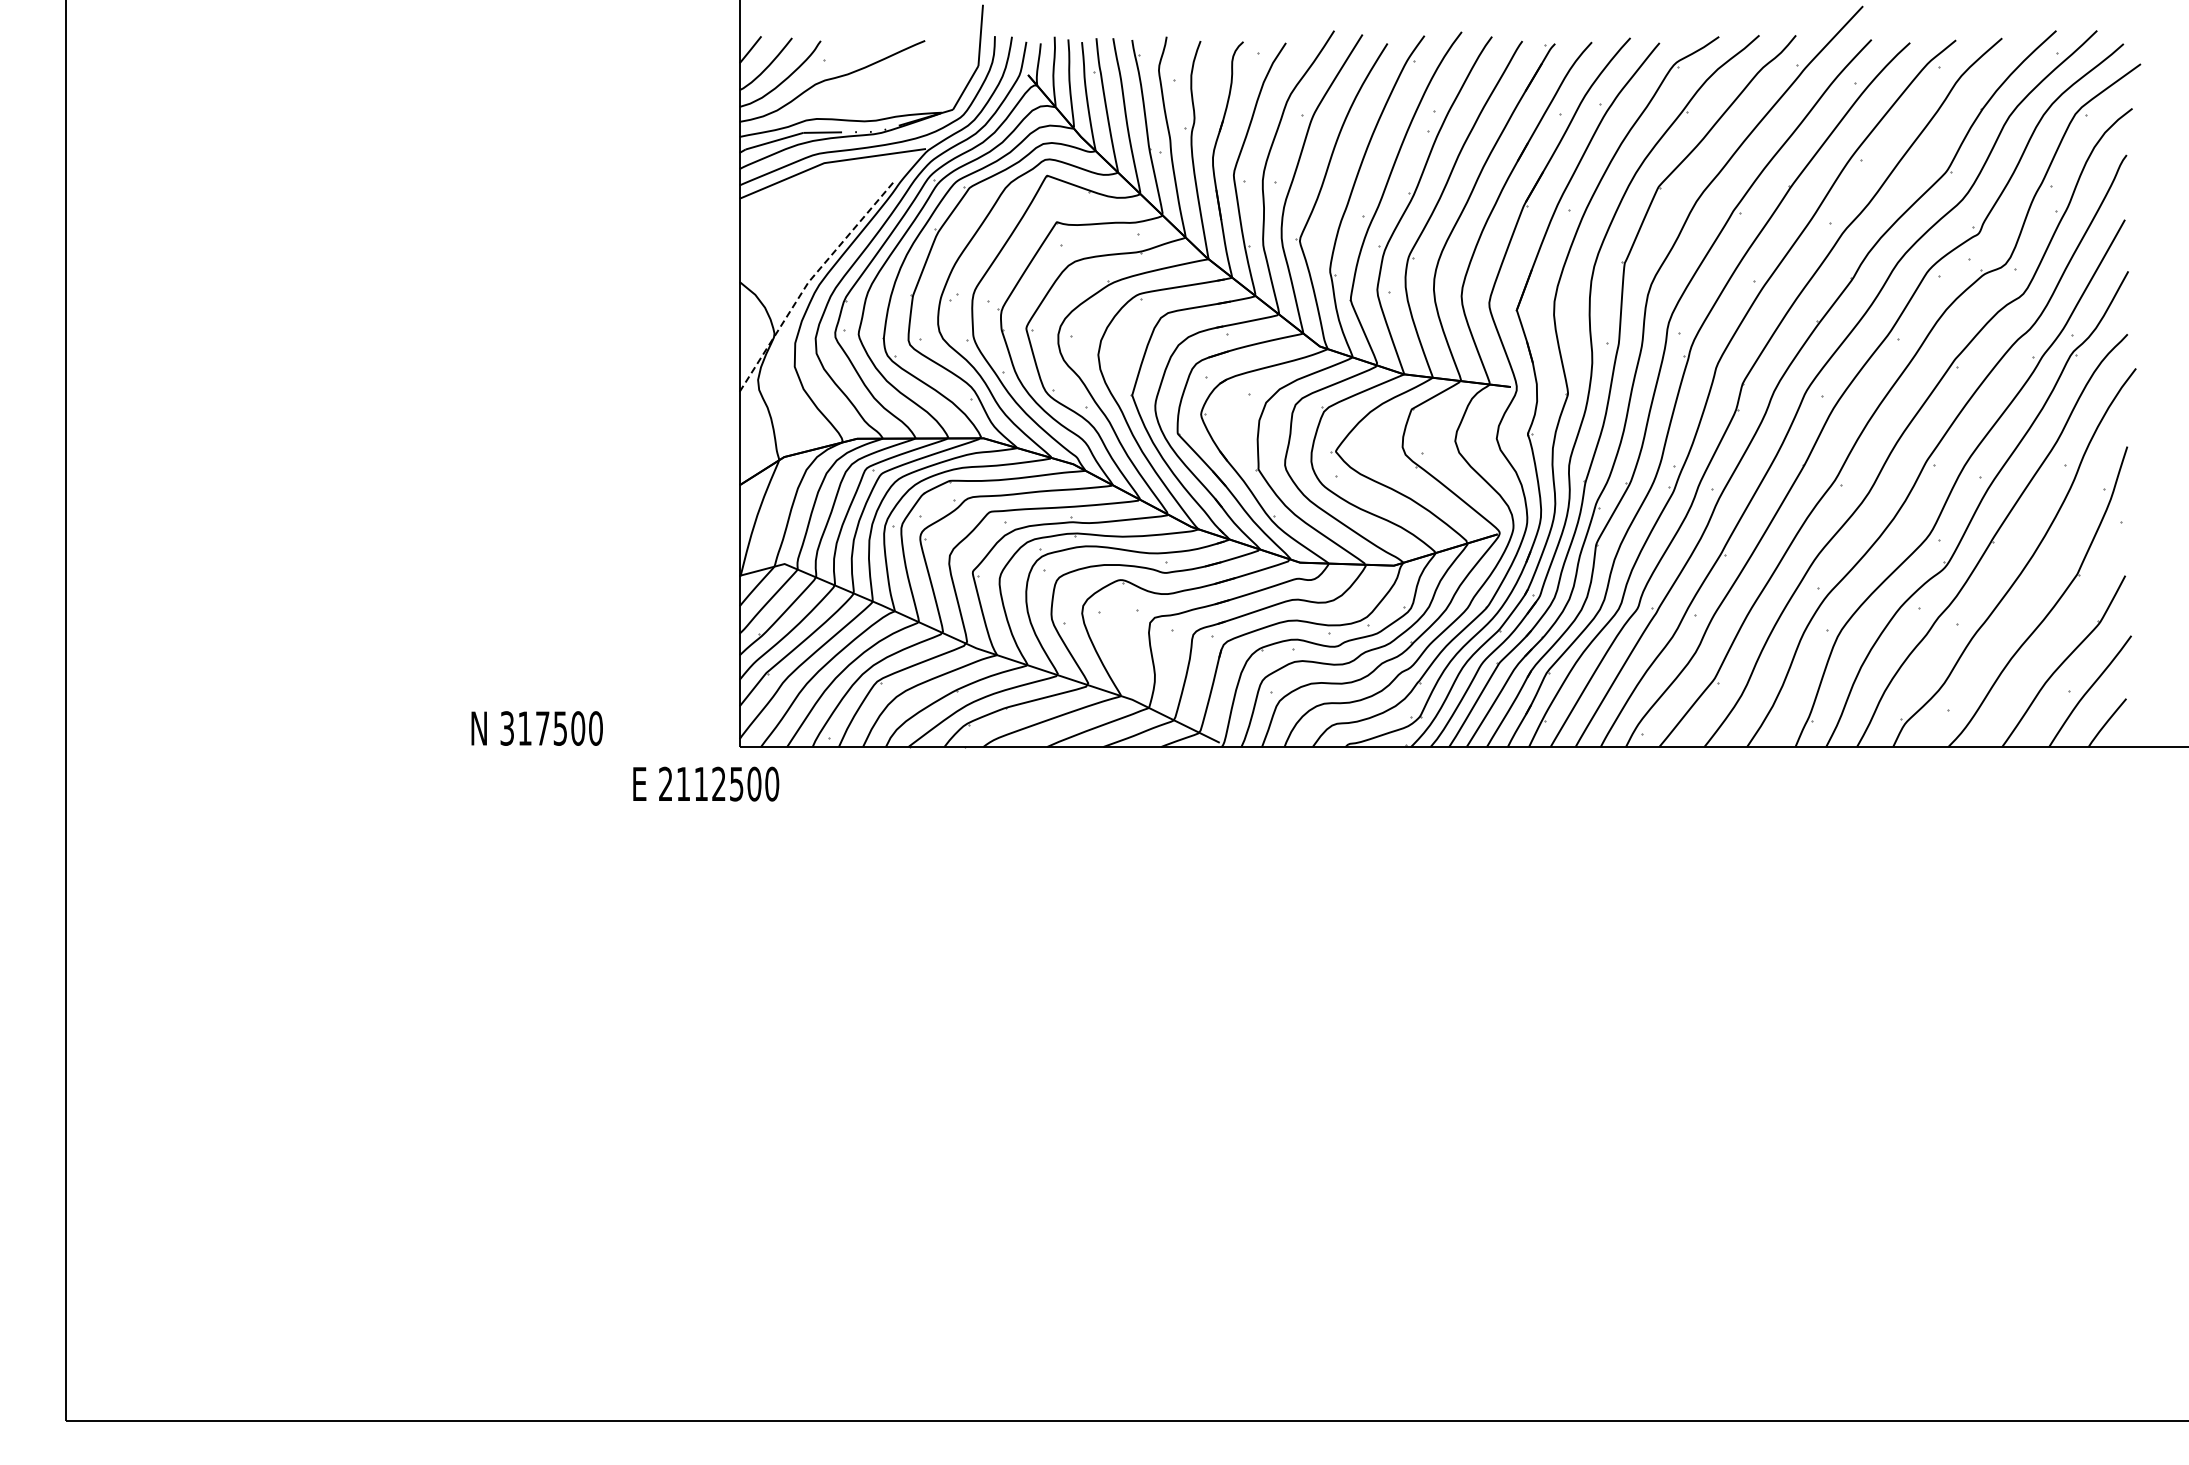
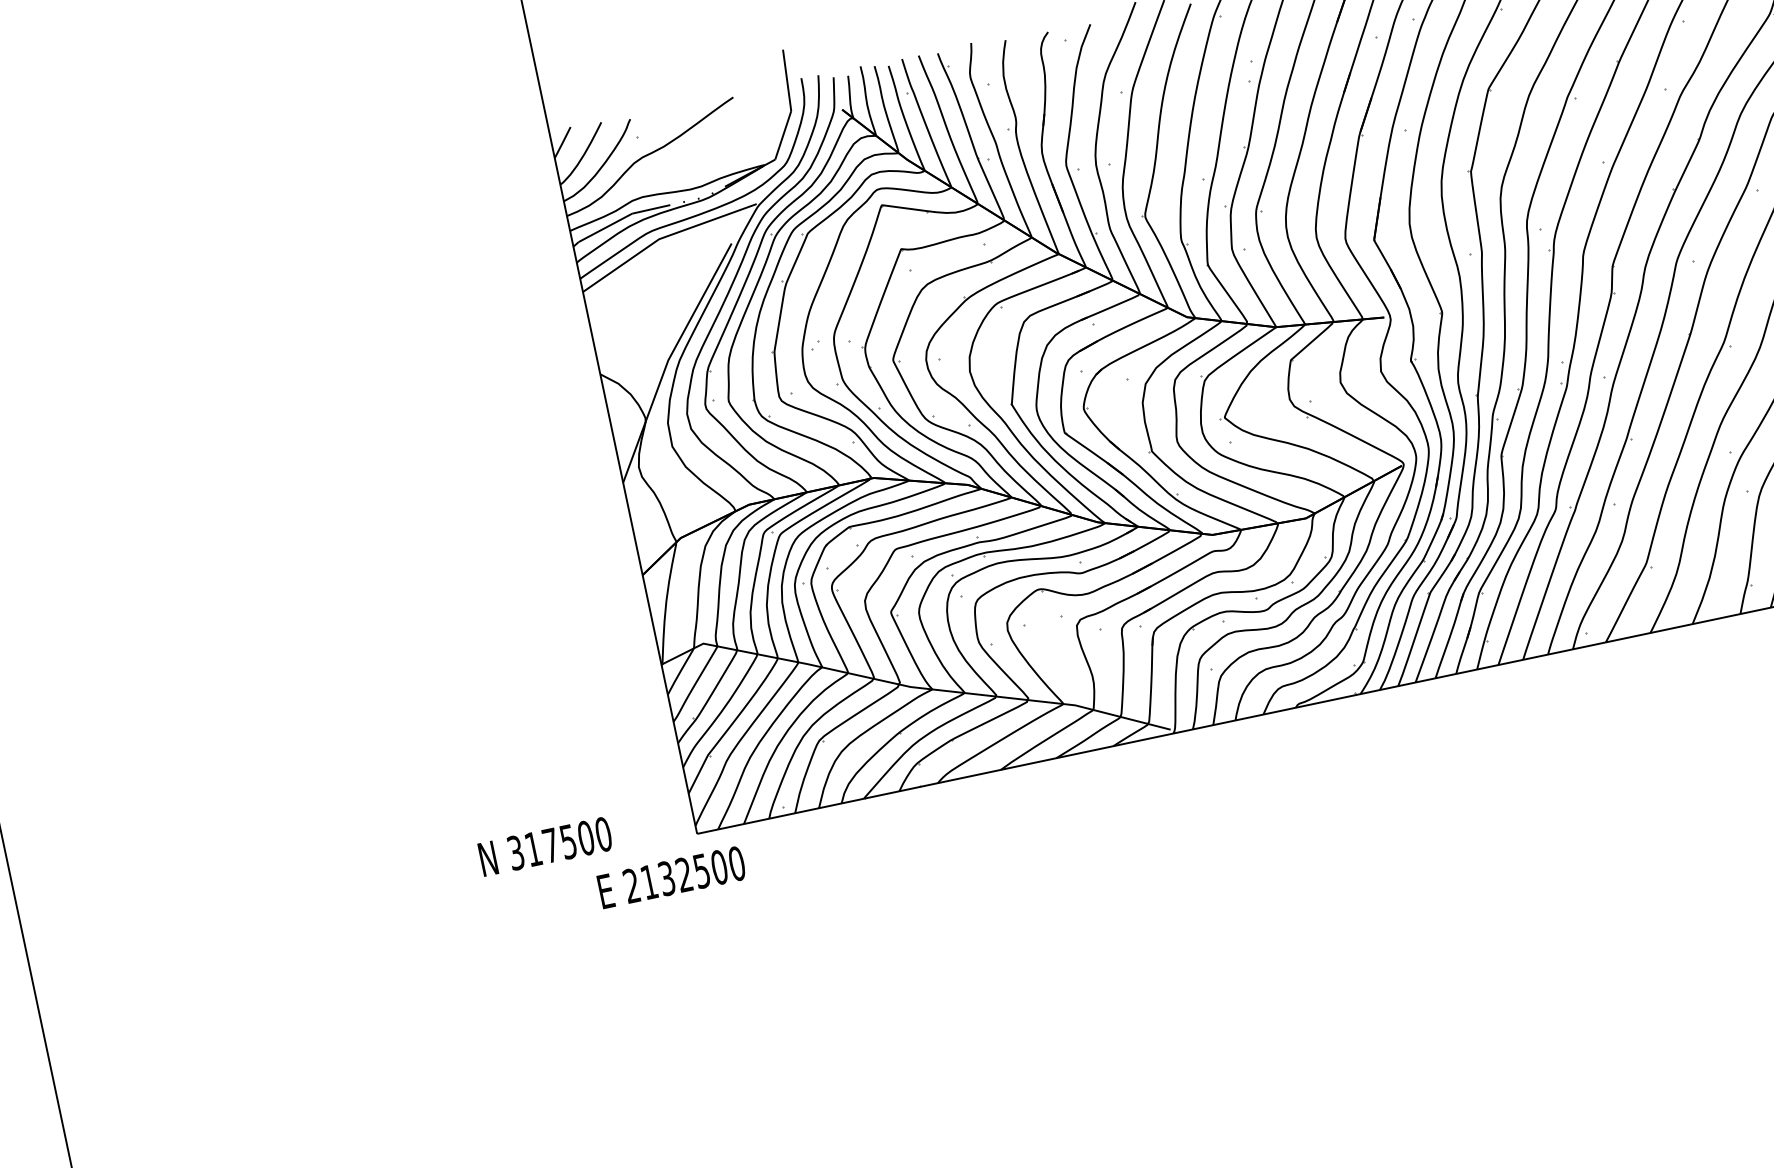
line: (809, 281) -> (669, 359), dashed -> solid
text: (536, 728) -> (544, 846), moved
text: (700, 783) -> (665, 878), 2112500 -> 2132500

